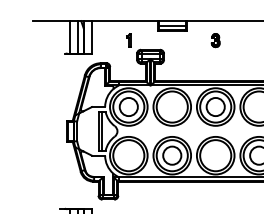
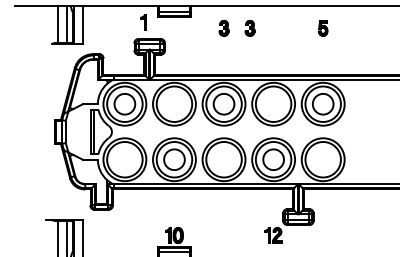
part: (128, 40) -> (143, 22), moved
part: (238, 40) -> (249, 28), added

